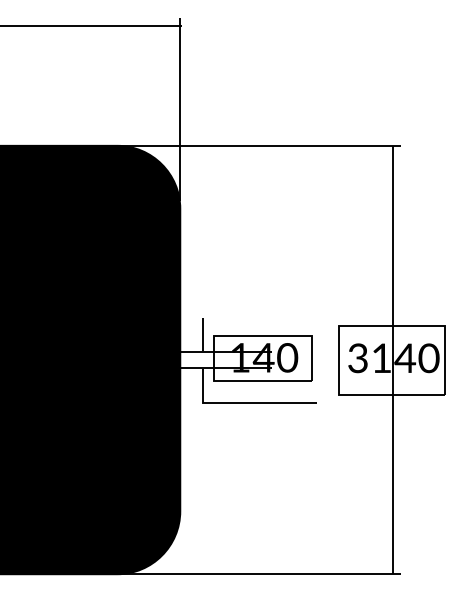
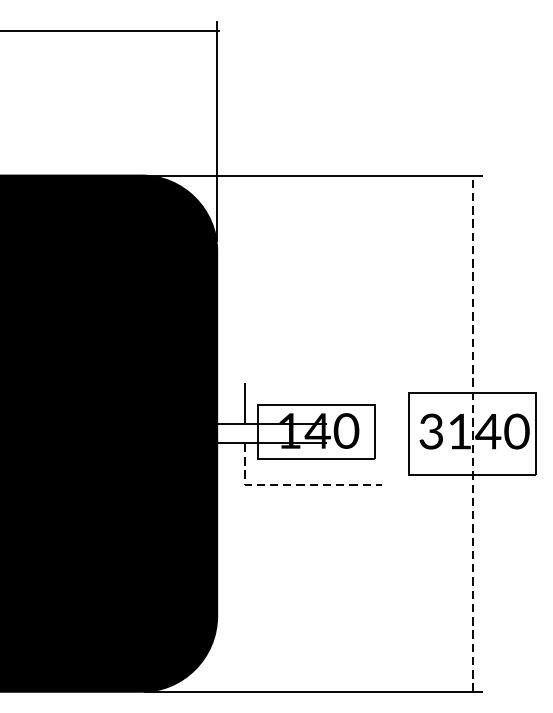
line: (392, 359) -> (472, 433), solid -> dashed
line: (241, 402) -> (290, 484), solid -> dashed

